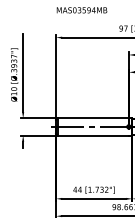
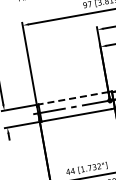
line: (93, 118) -> (73, 98), solid -> dashed

